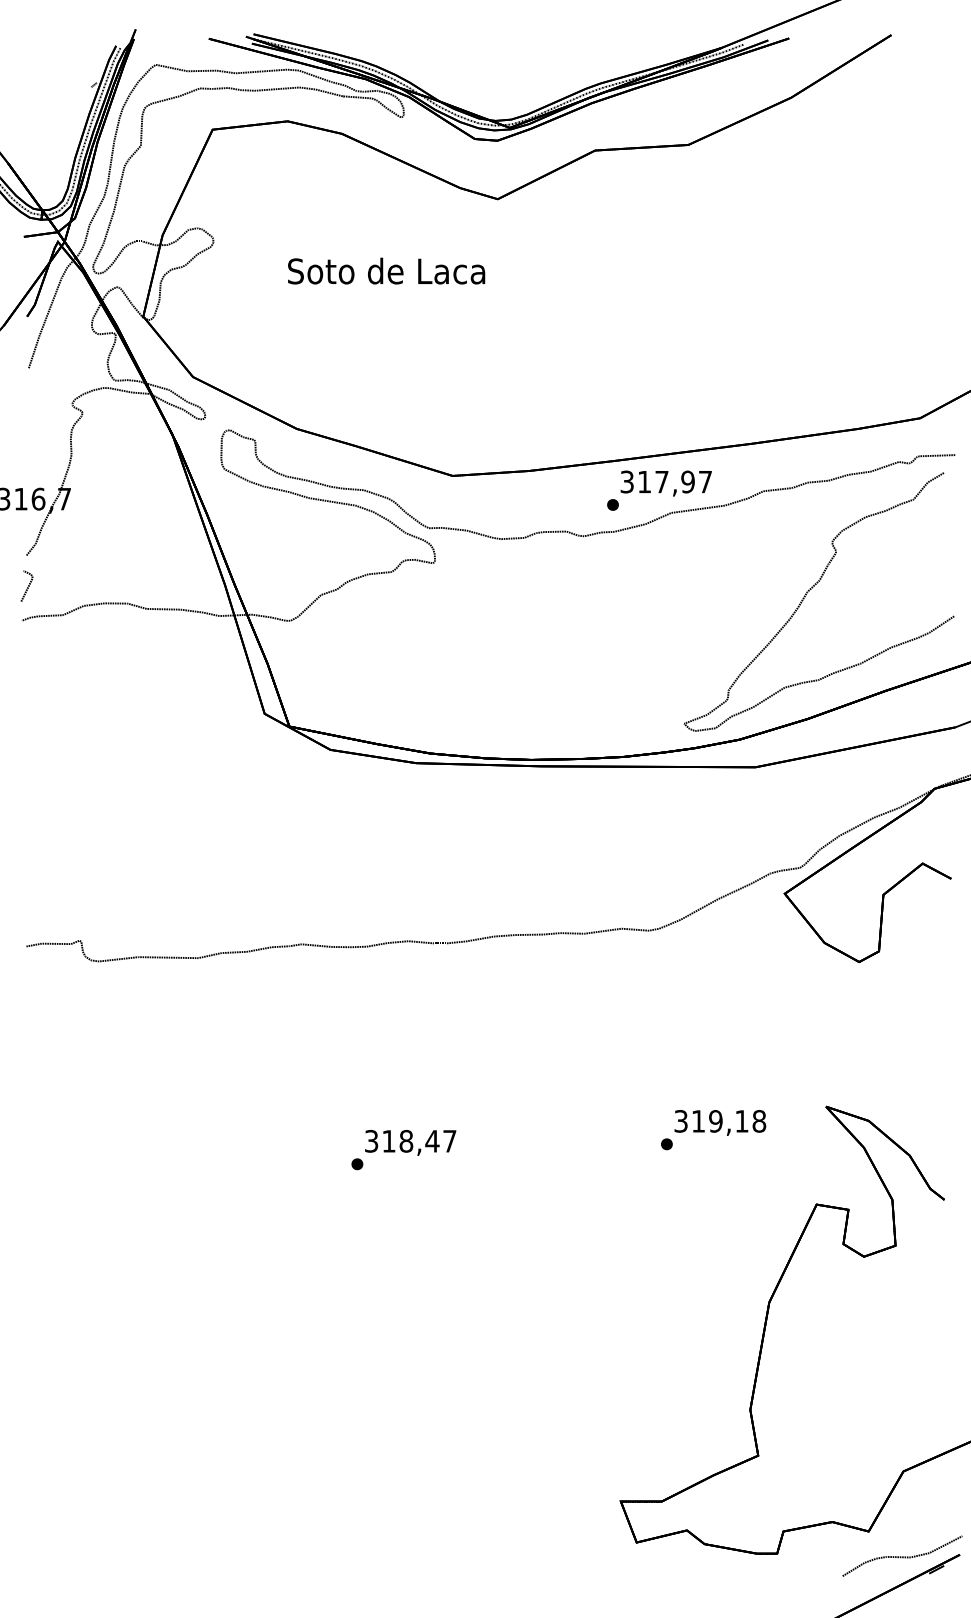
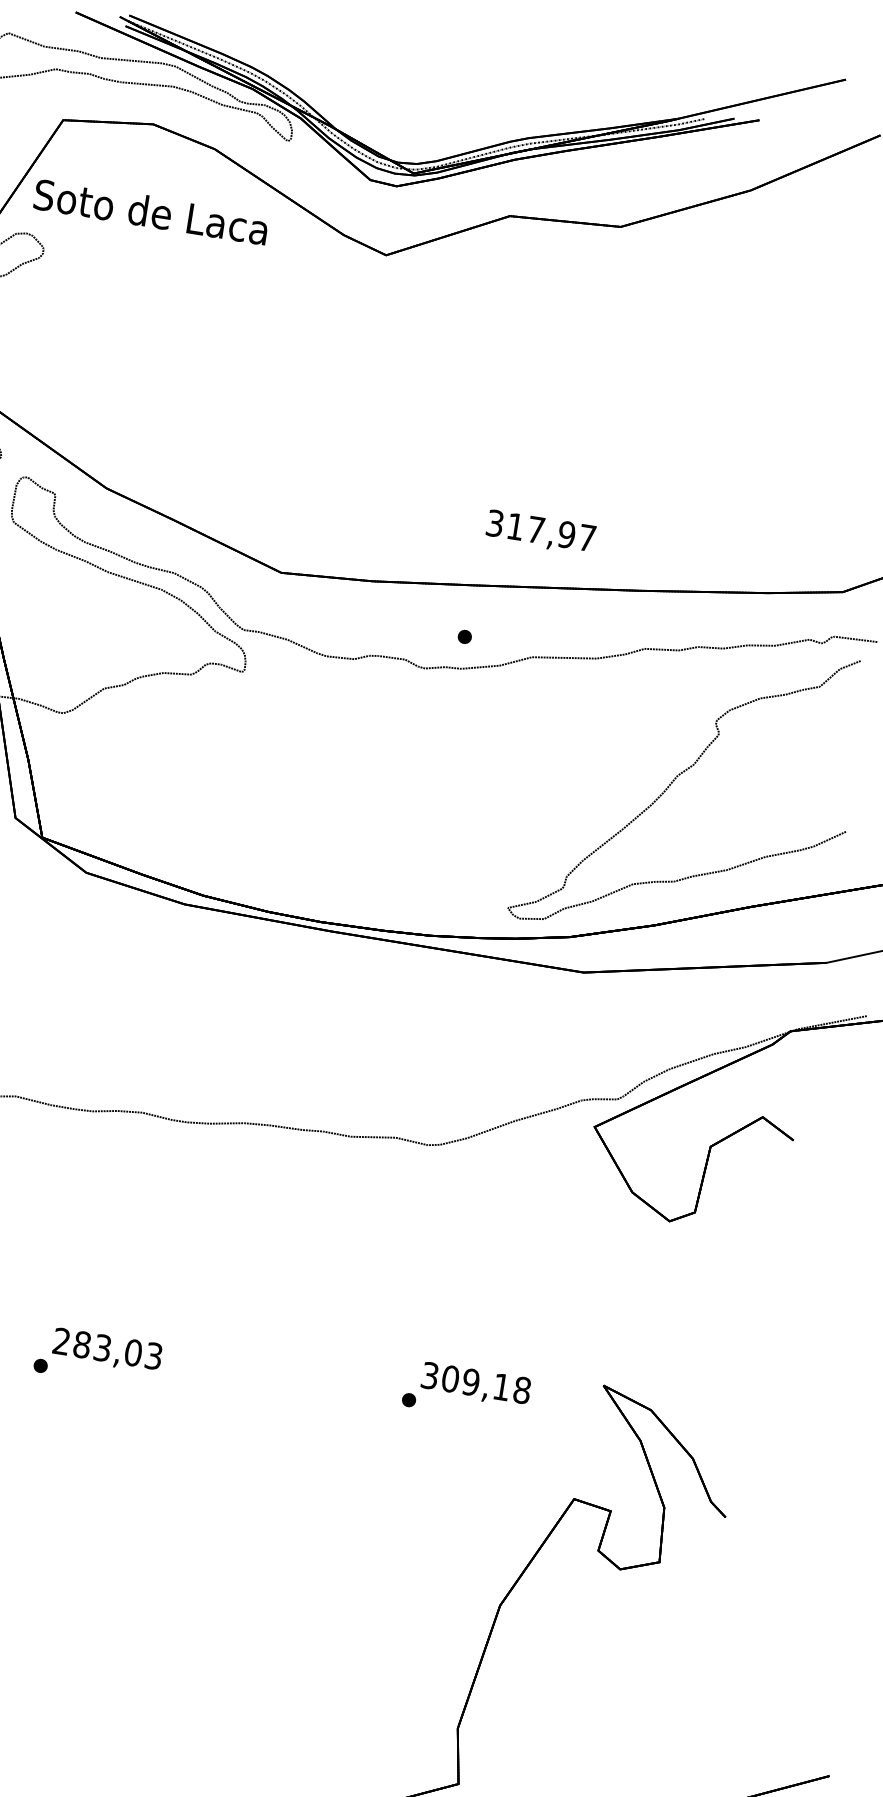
text: (386, 270) -> (151, 211), moved
text: (665, 483) -> (539, 532), moved
text: (698, 1121) -> (450, 1379), 319,18 -> 309,18
text: (410, 1140) -> (107, 1347), 318,47 -> 283,03

